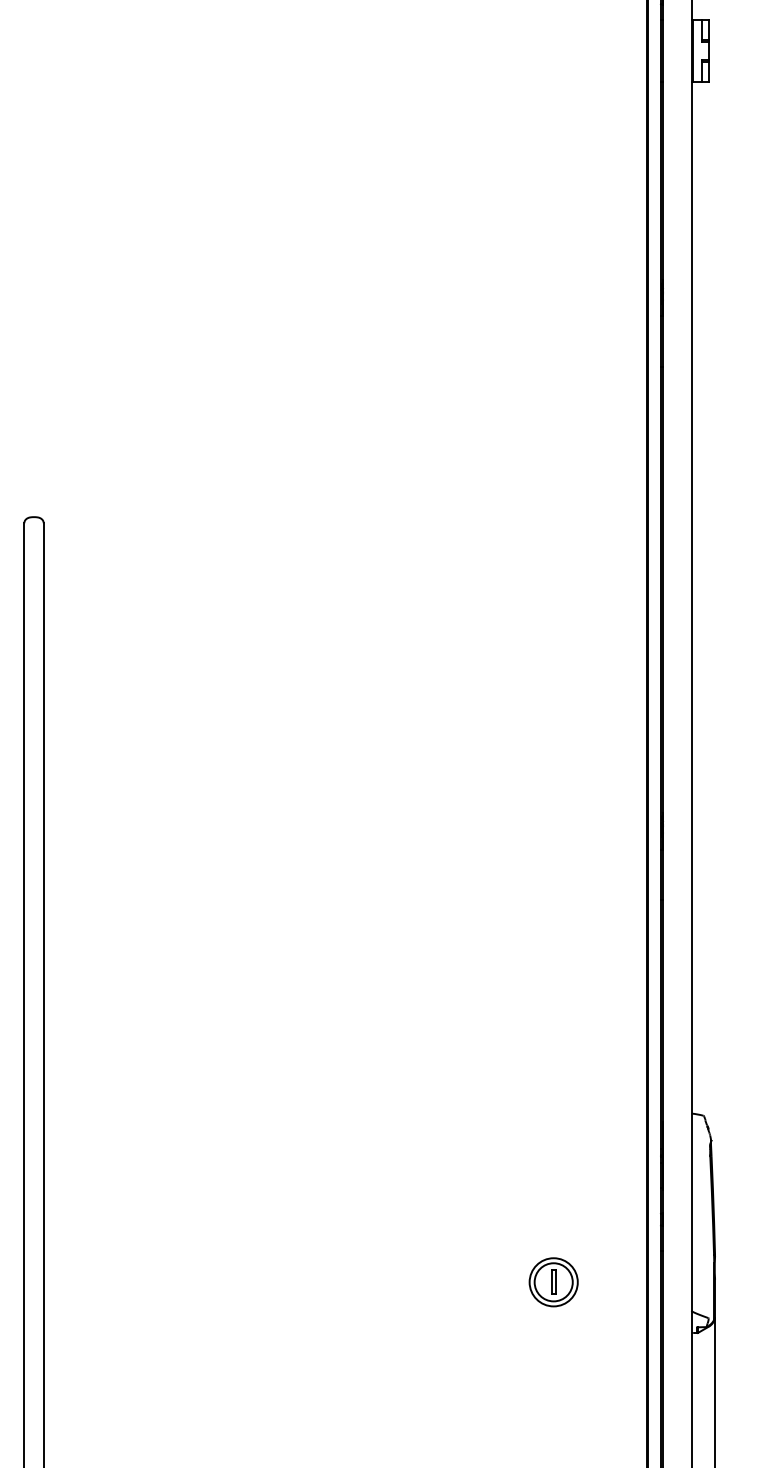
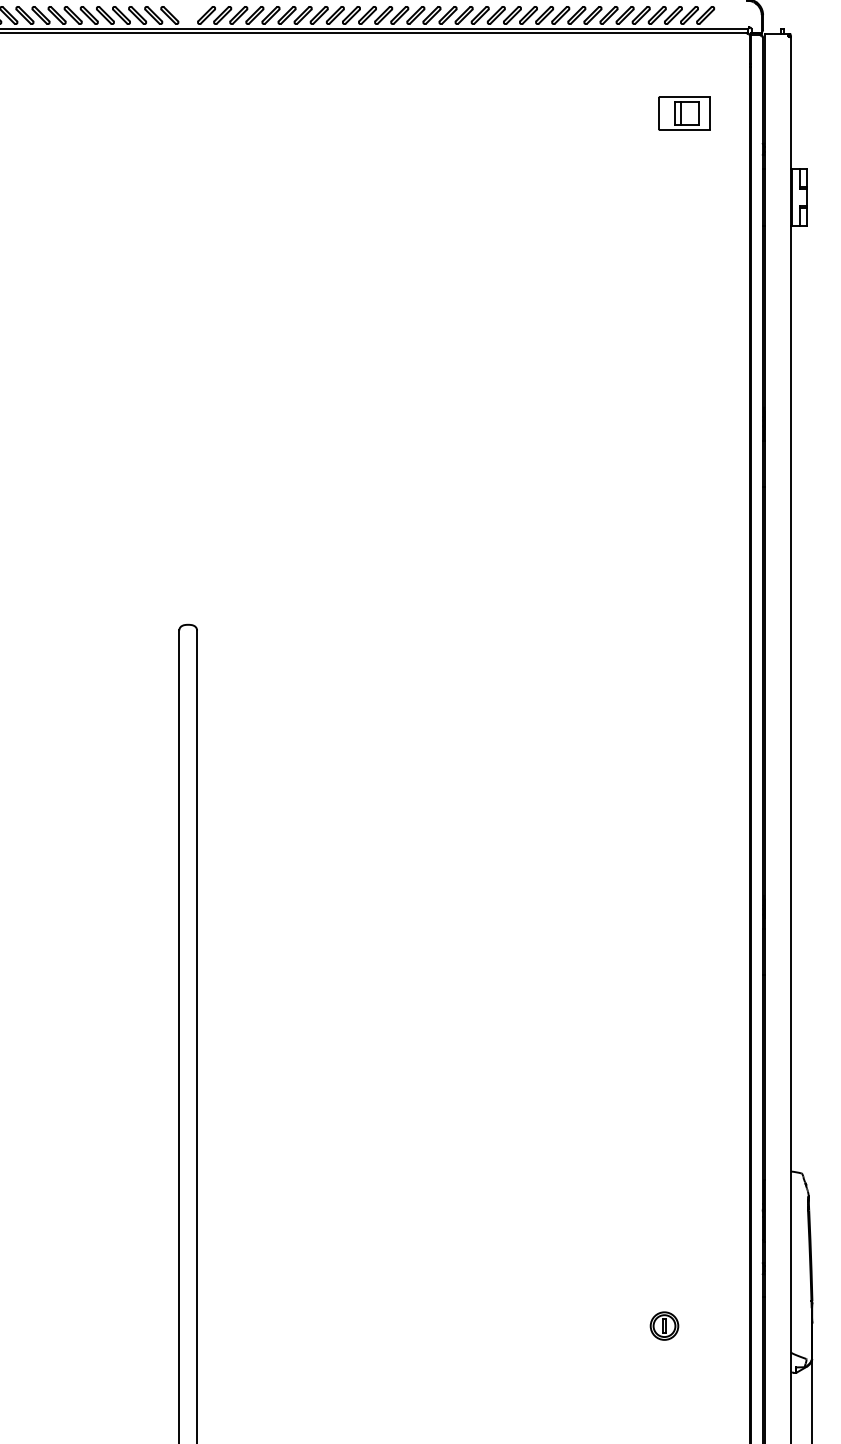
part: (553, 1281) -> (664, 1325), size x0.62

